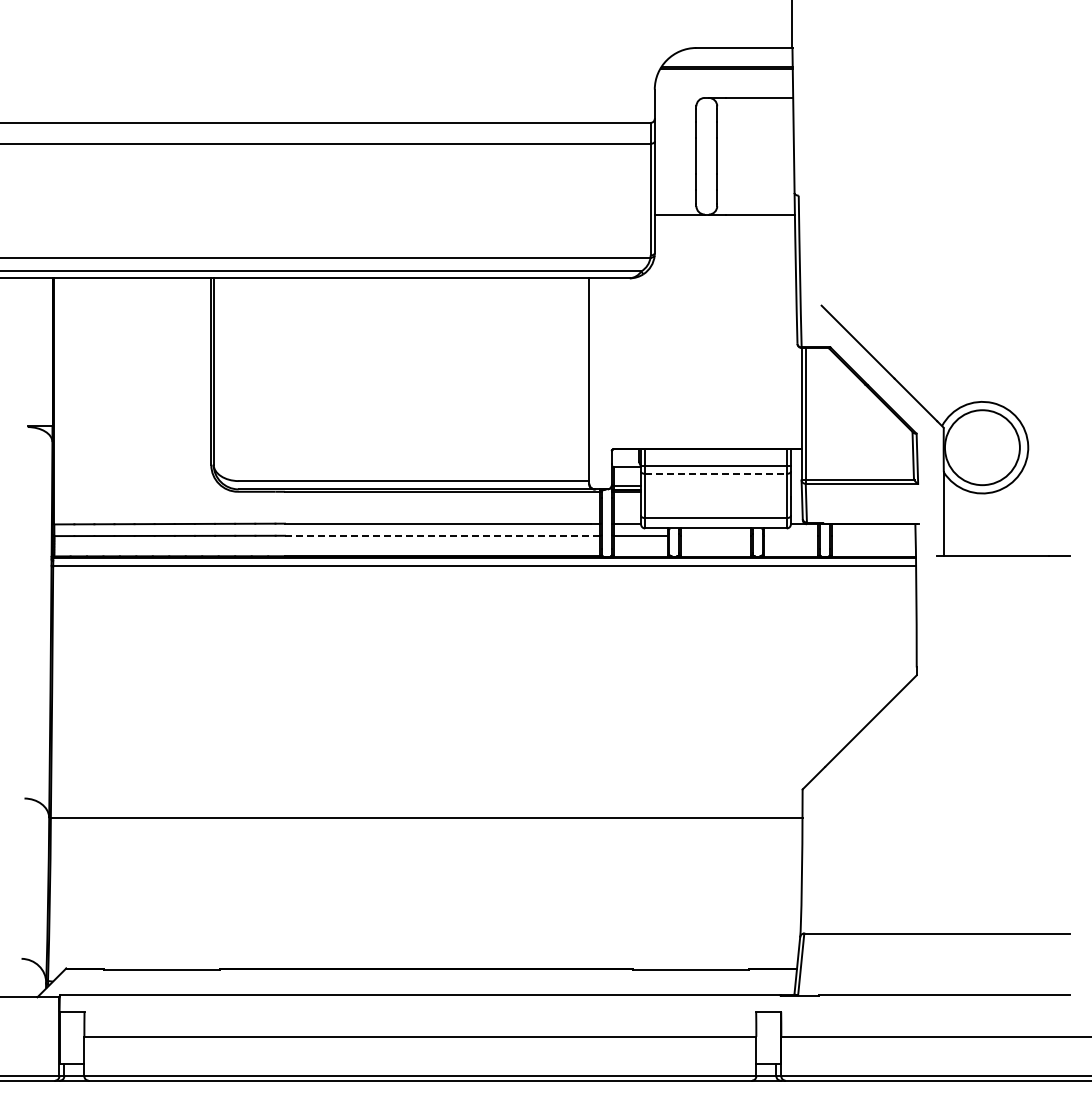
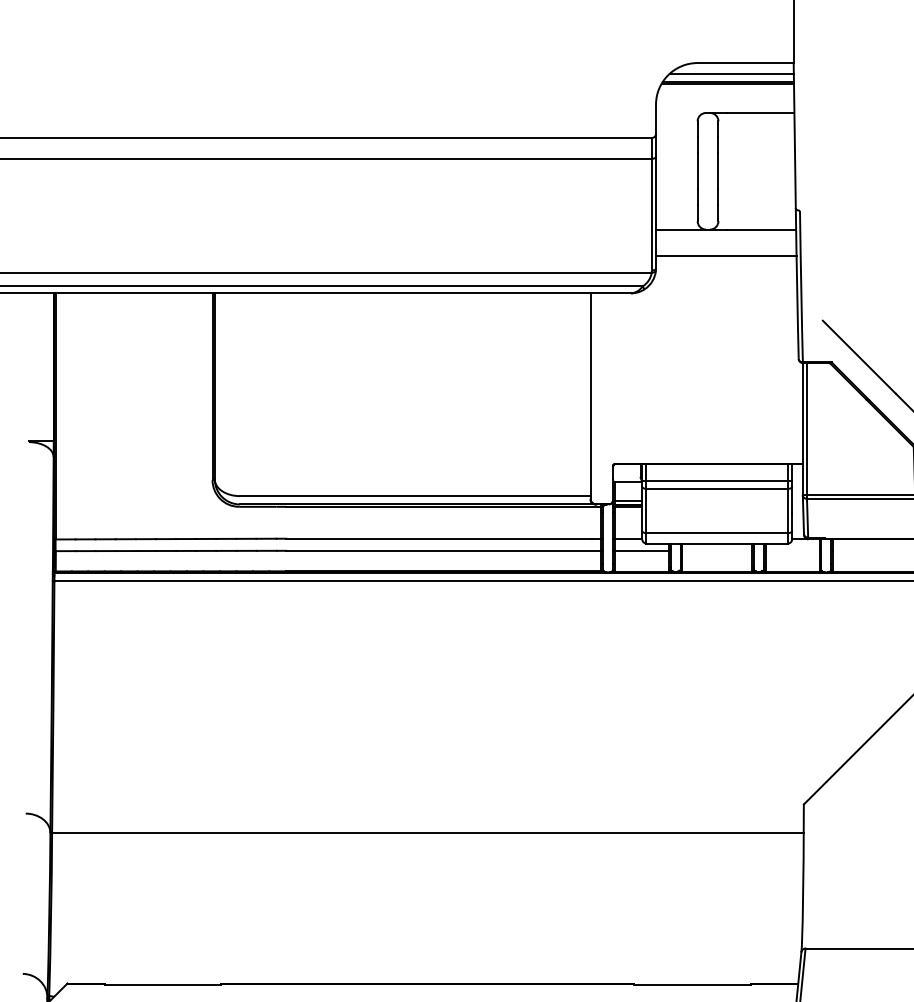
line: (730, 58) -> (731, 73), added
line: (724, 241) -> (725, 256), added
line: (715, 473) -> (716, 488), dashed -> solid
line: (442, 535) -> (443, 550), dashed -> solid

